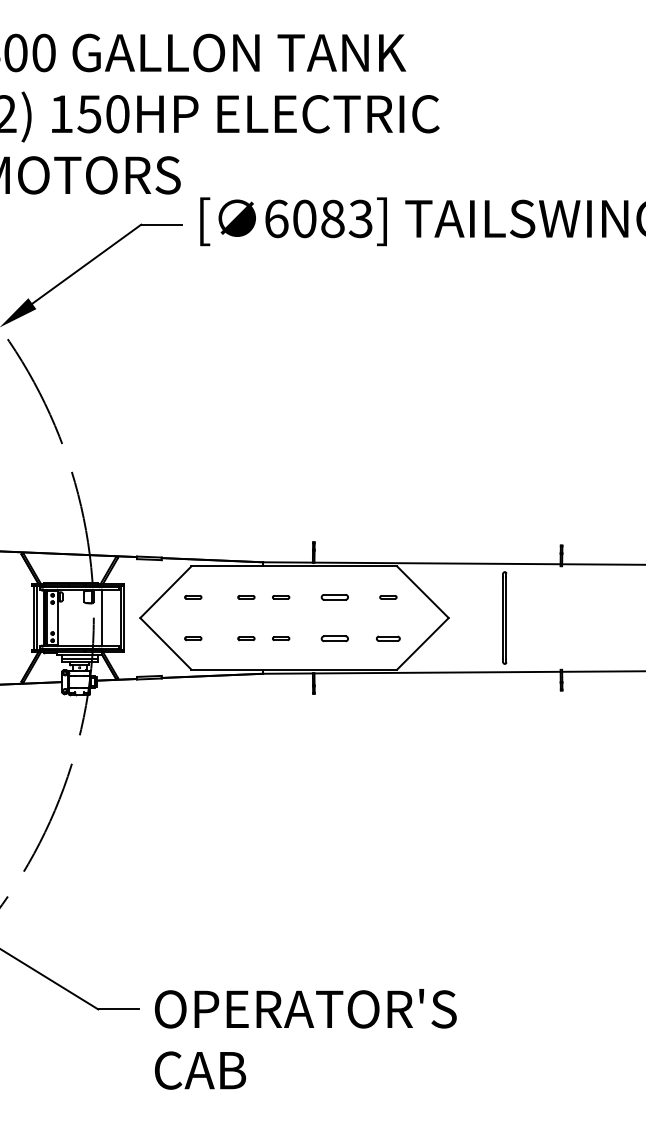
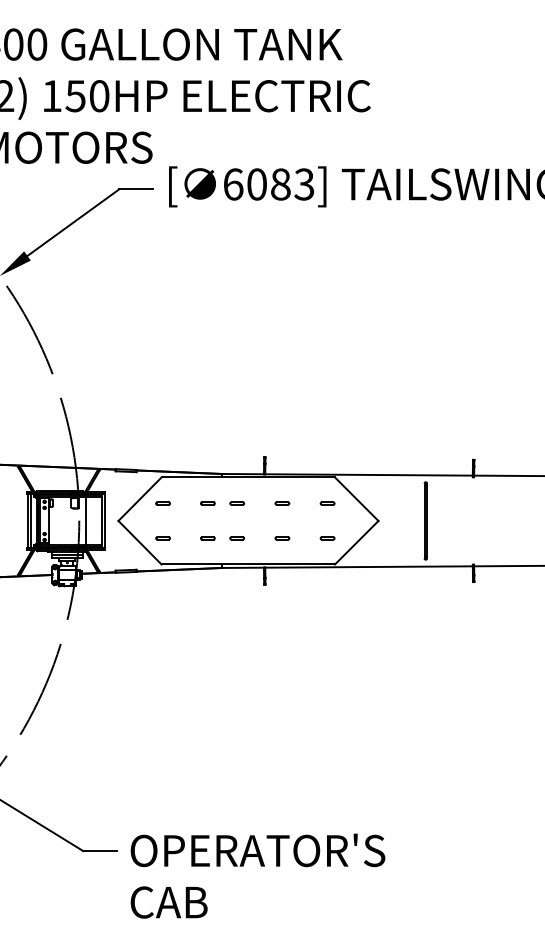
part: (334, 597) -> (282, 503), size x0.62
part: (334, 638) -> (282, 538), size x0.62
part: (388, 638) -> (327, 538), size x0.71

